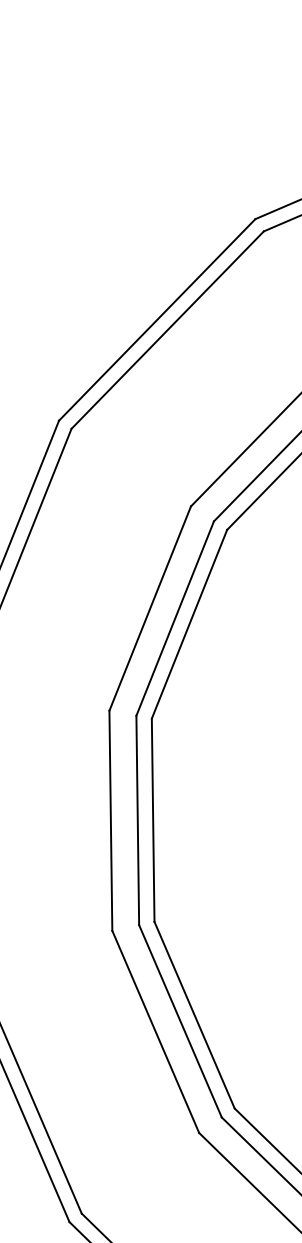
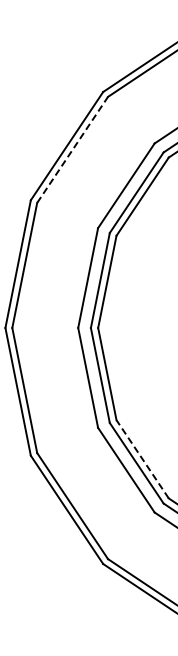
line: (167, 329) -> (72, 149), solid -> dashed
line: (194, 1013) -> (142, 458), solid -> dashed

